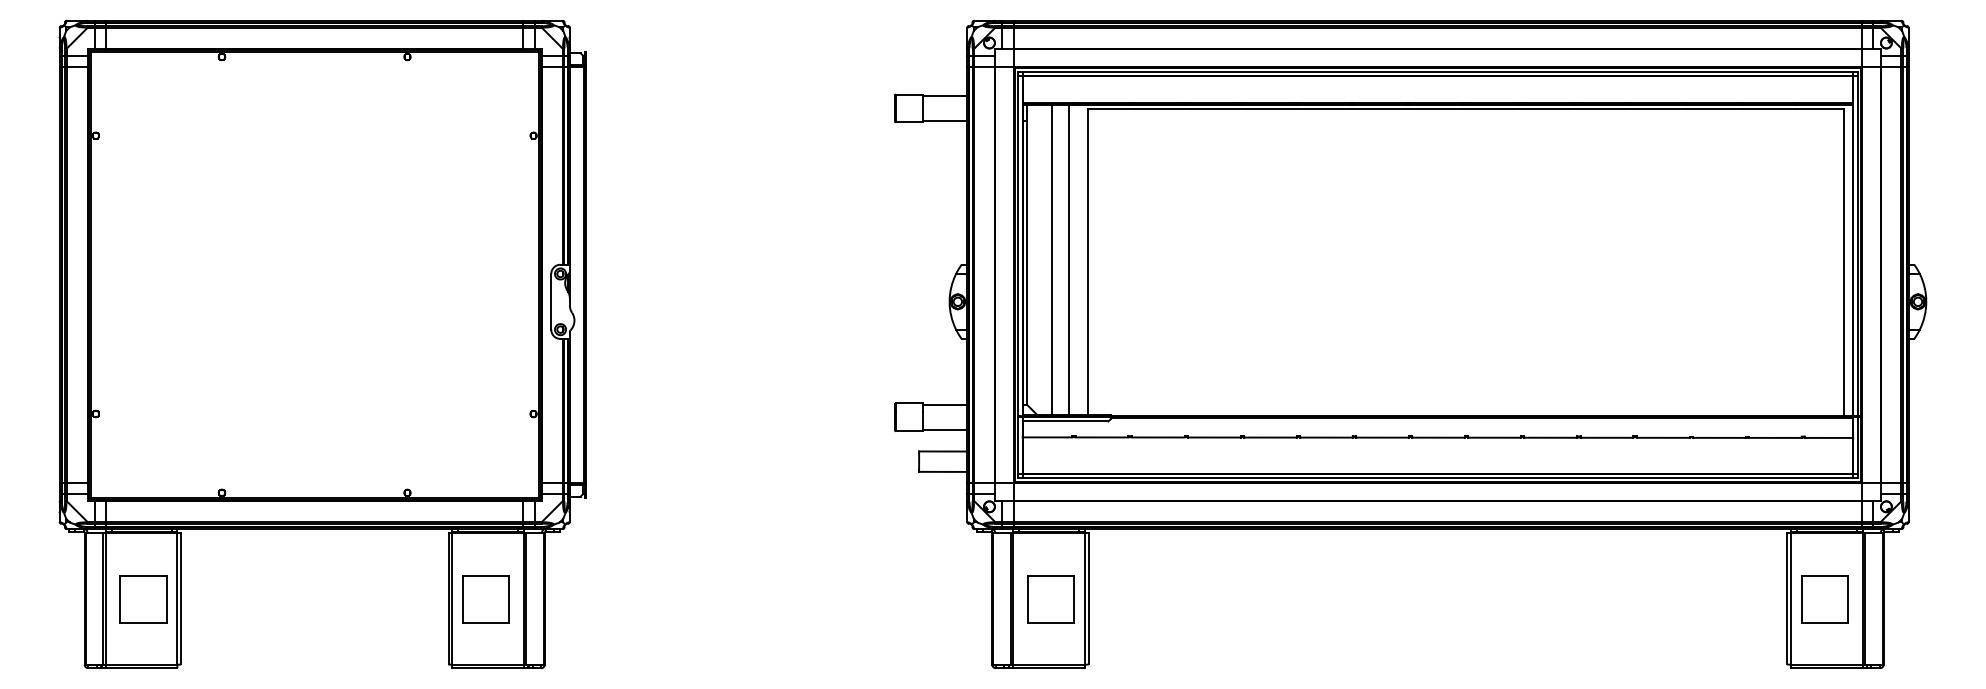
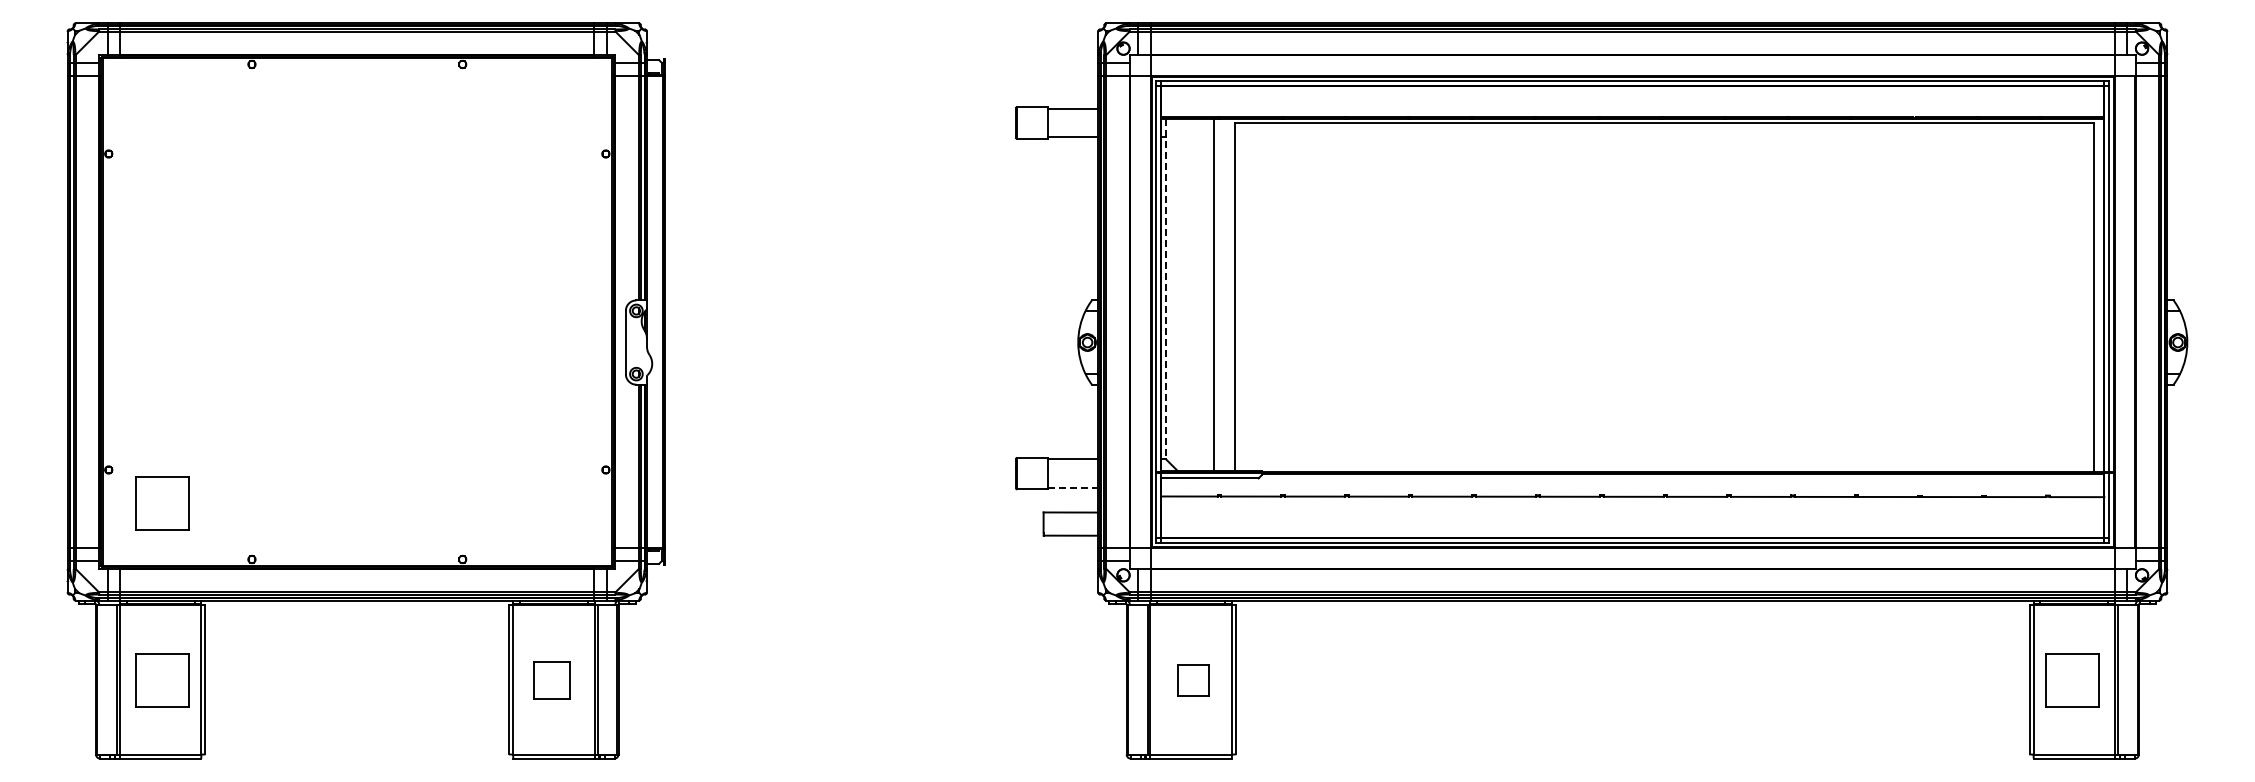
line: (1027, 255) -> (1166, 289), solid -> dashed
line: (1052, 259) -> (1194, 294), removed
line: (945, 429) -> (1073, 487), solid -> dashed
part: (143, 443) -> (162, 503), added
part: (485, 599) -> (551, 680), size x0.7
part: (1051, 599) -> (1193, 680), size x0.6

